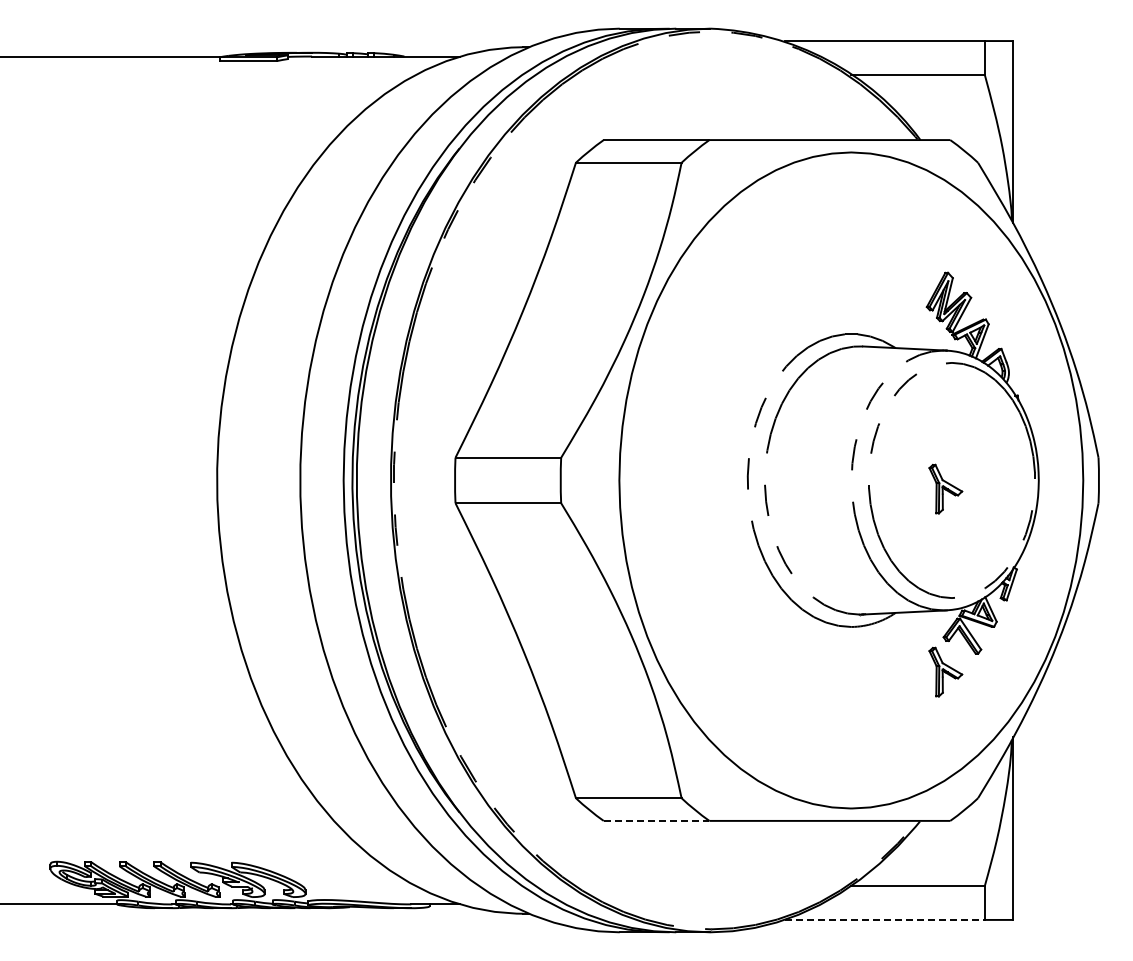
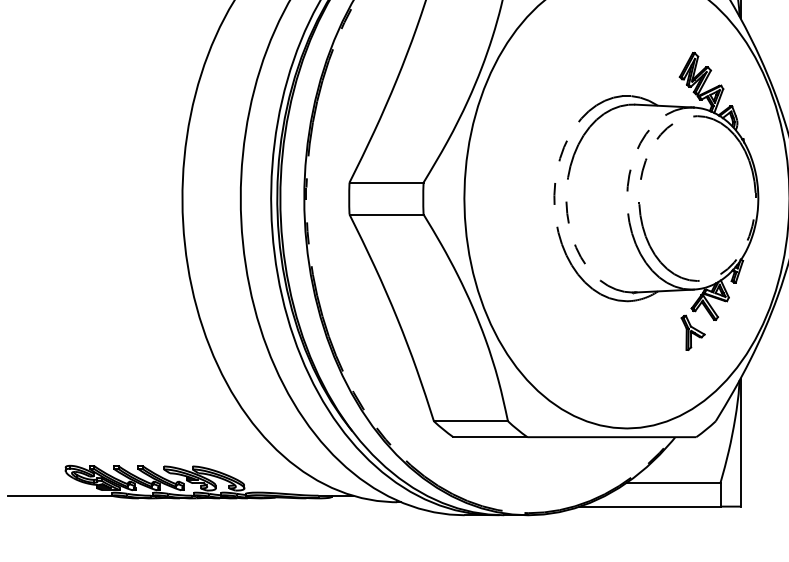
part: (945, 488) -> (692, 204), removed
line: (656, 820) -> (490, 436), dashed -> solid
line: (885, 919) -> (650, 506), dashed -> solid

